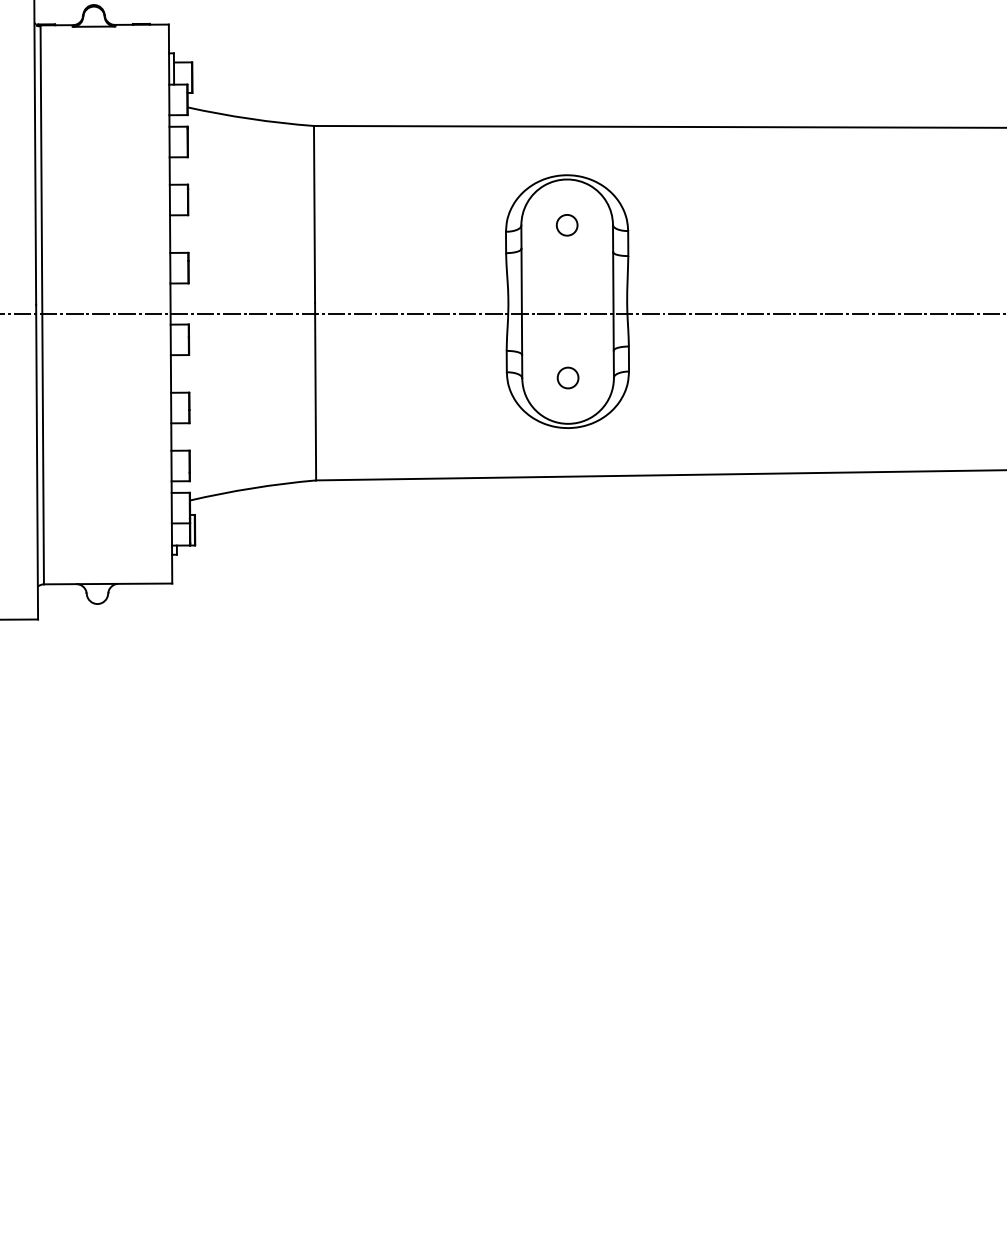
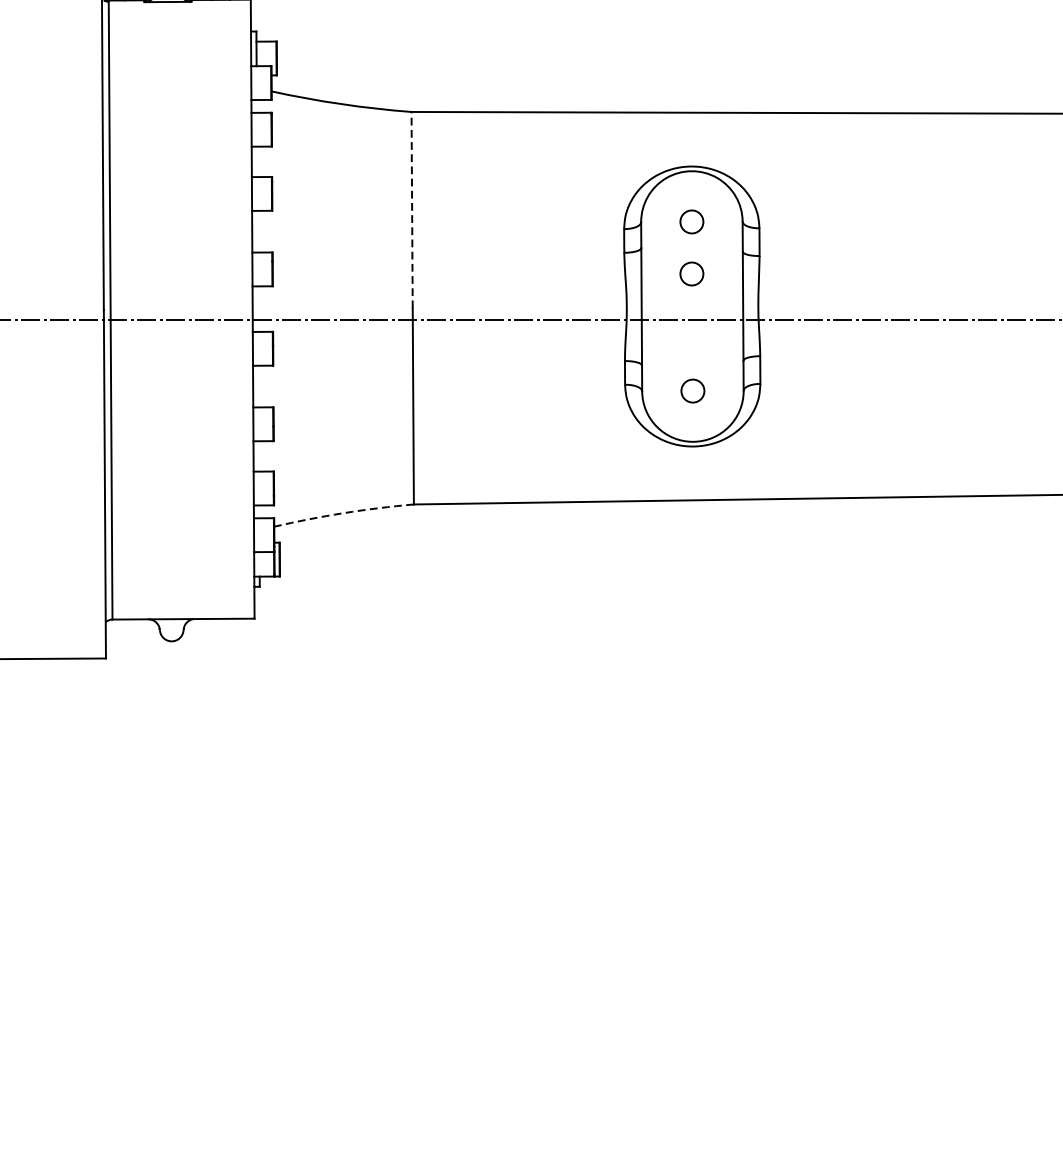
line: (314, 214) -> (412, 209), solid -> dashed
circle: (566, 272) -> (691, 274), added
arc: (252, 488) -> (343, 513), solid -> dashed

